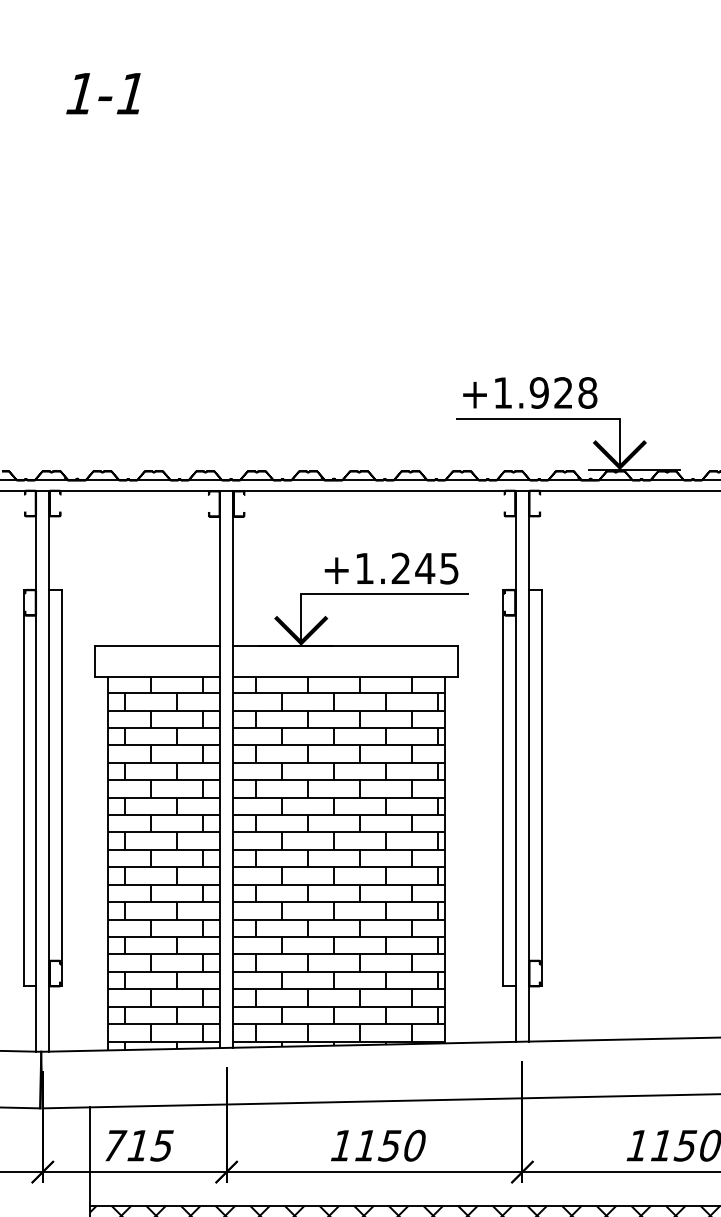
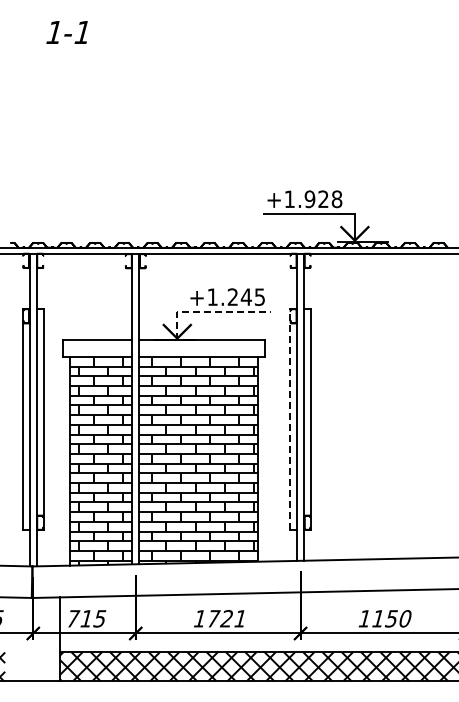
line: (358, 594) -> (209, 311), solid -> dashed
line: (502, 788) -> (289, 419), solid -> dashed
text: (389, 1145) -> (226, 618), 1150 -> 1721

